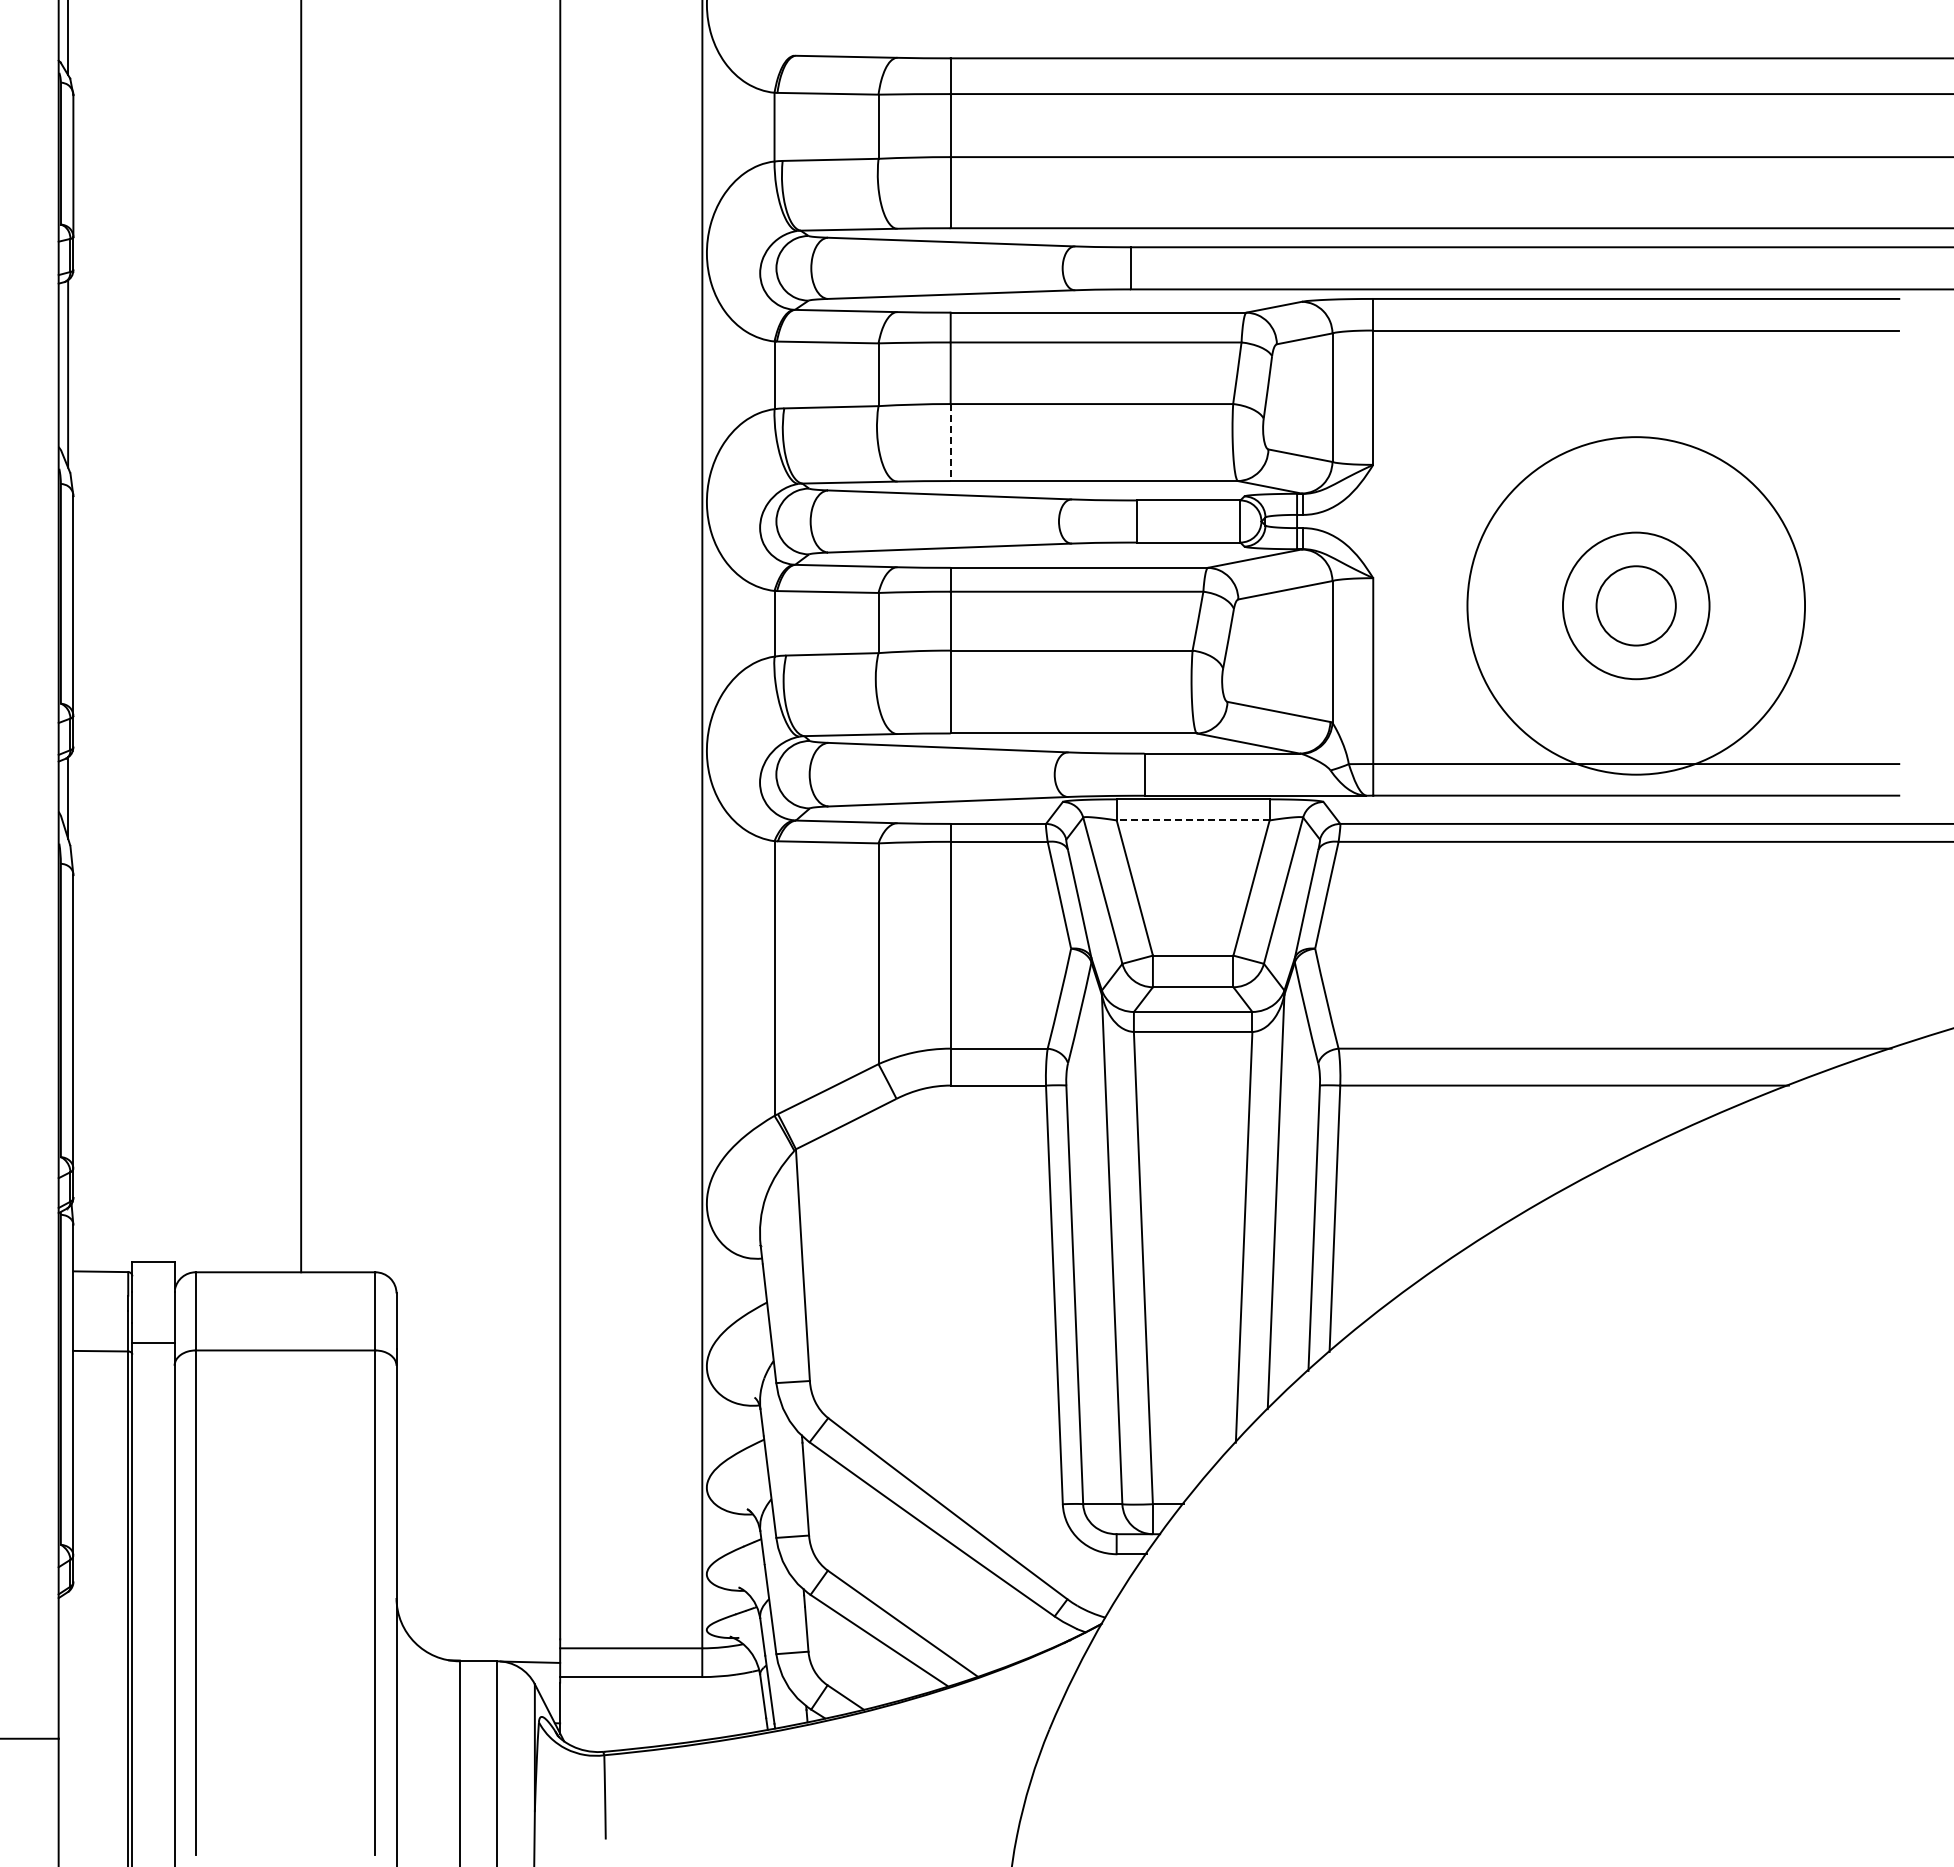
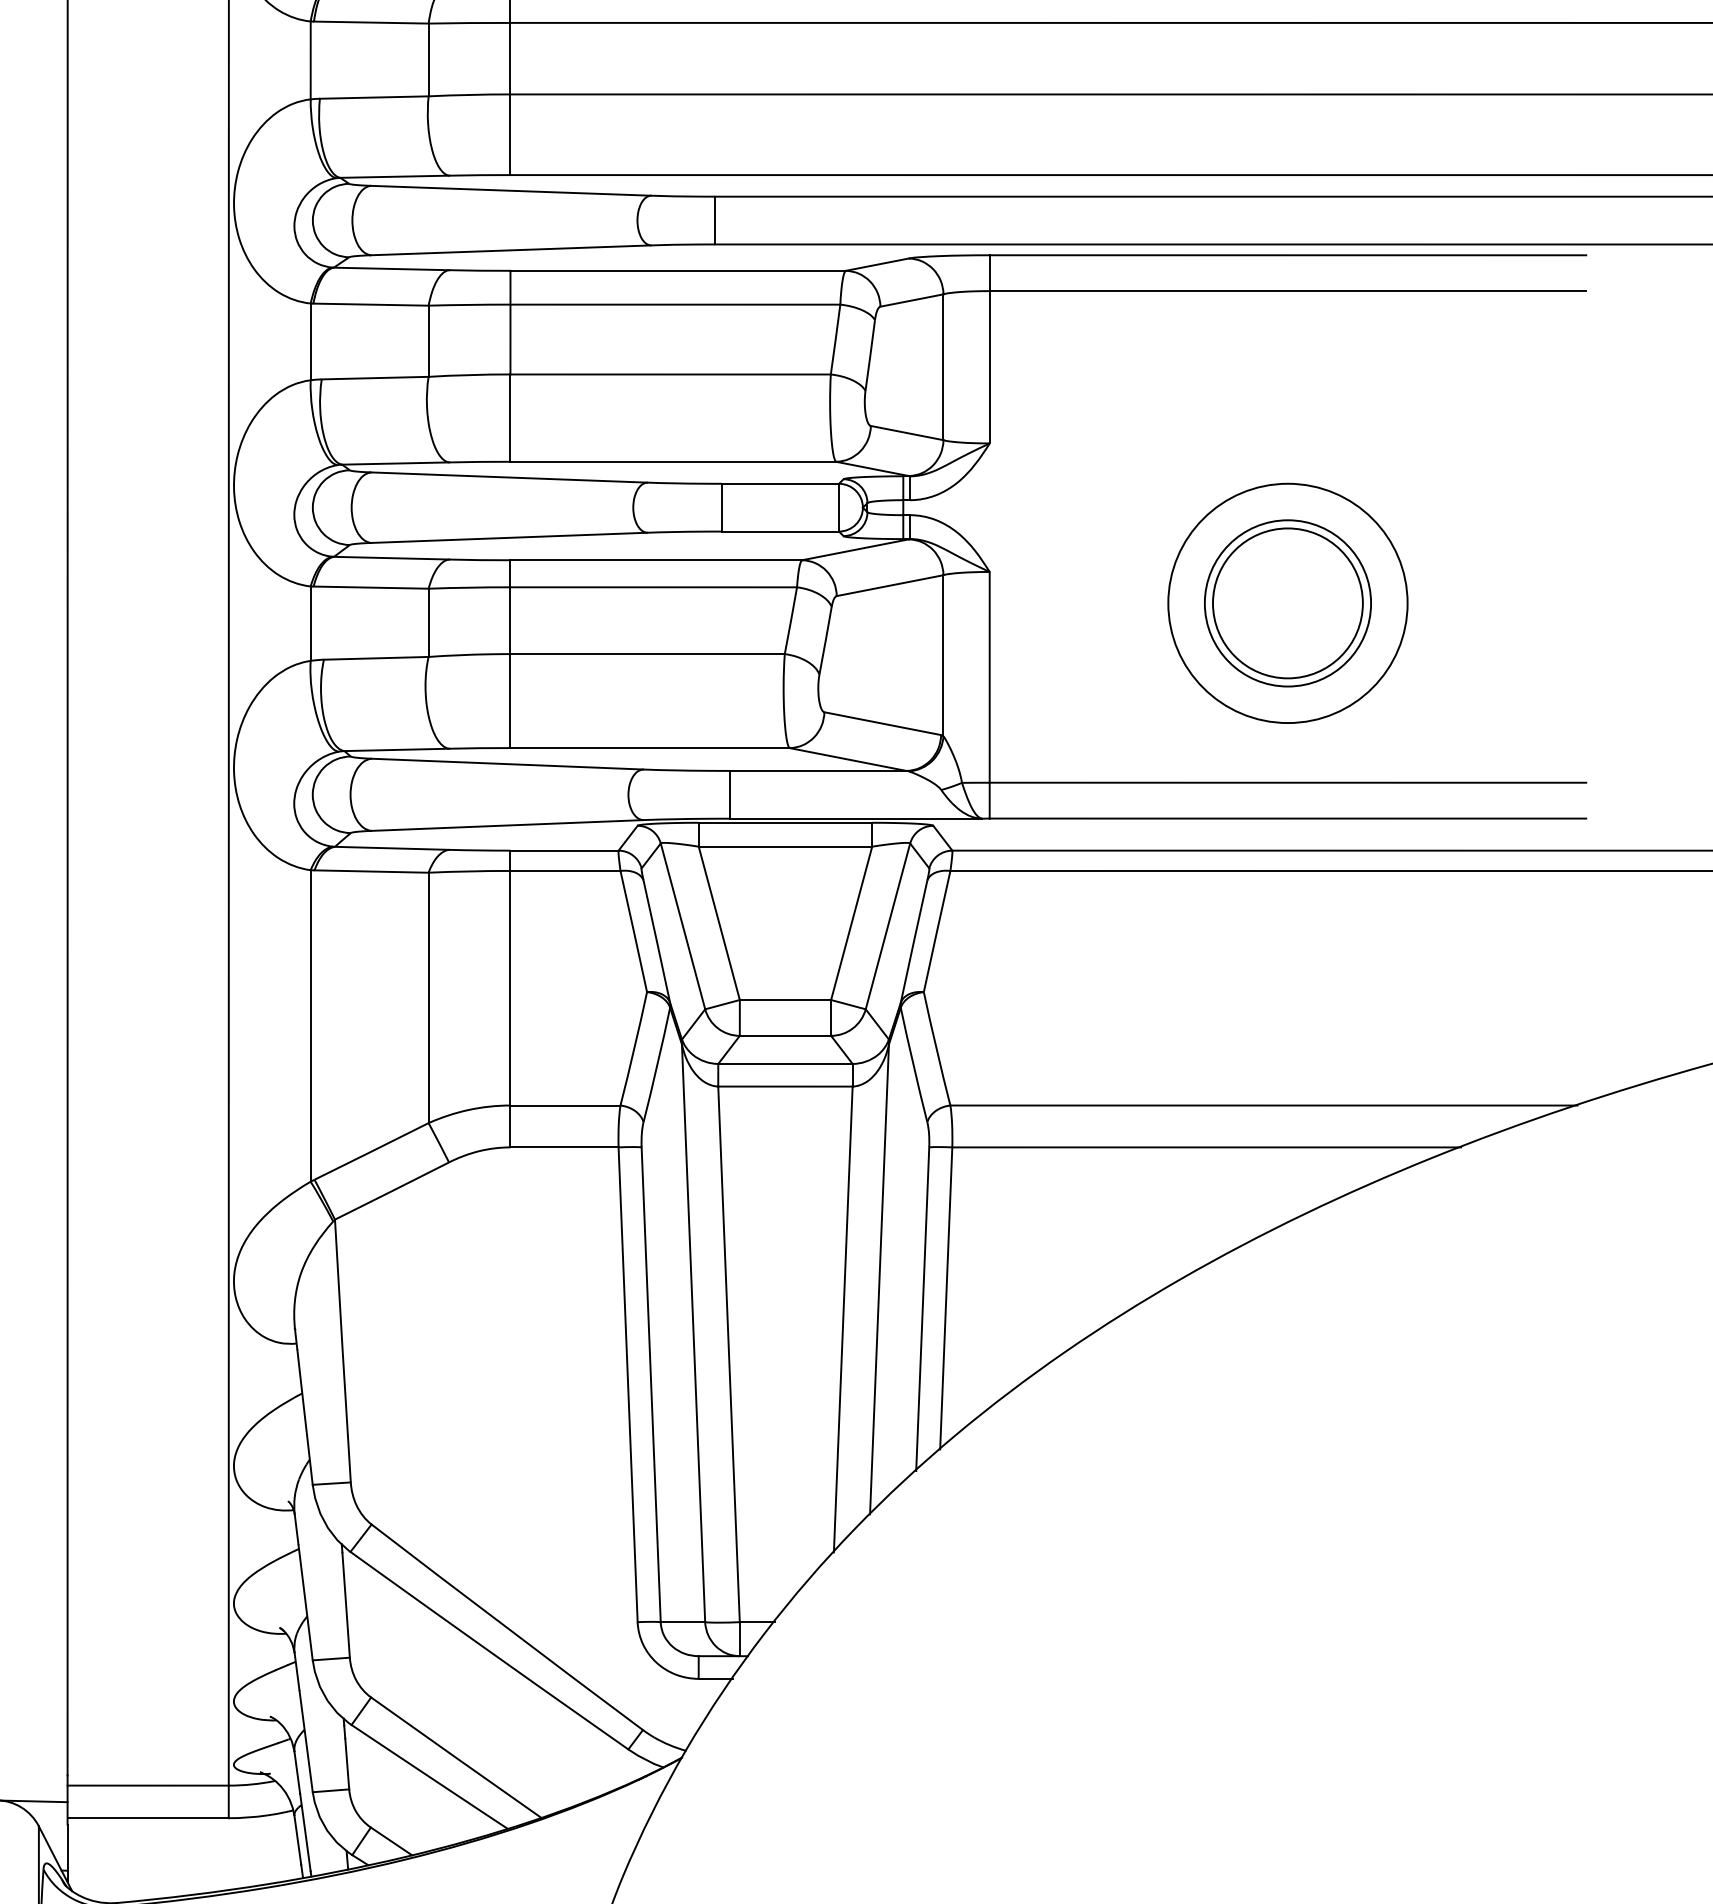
line: (950, 442) -> (510, 418), dashed -> solid
circle: (1635, 605) -> (1287, 602), size x0.62
circle: (1636, 605) -> (1288, 602), size x1.67
line: (1192, 820) -> (784, 846), dashed -> solid

